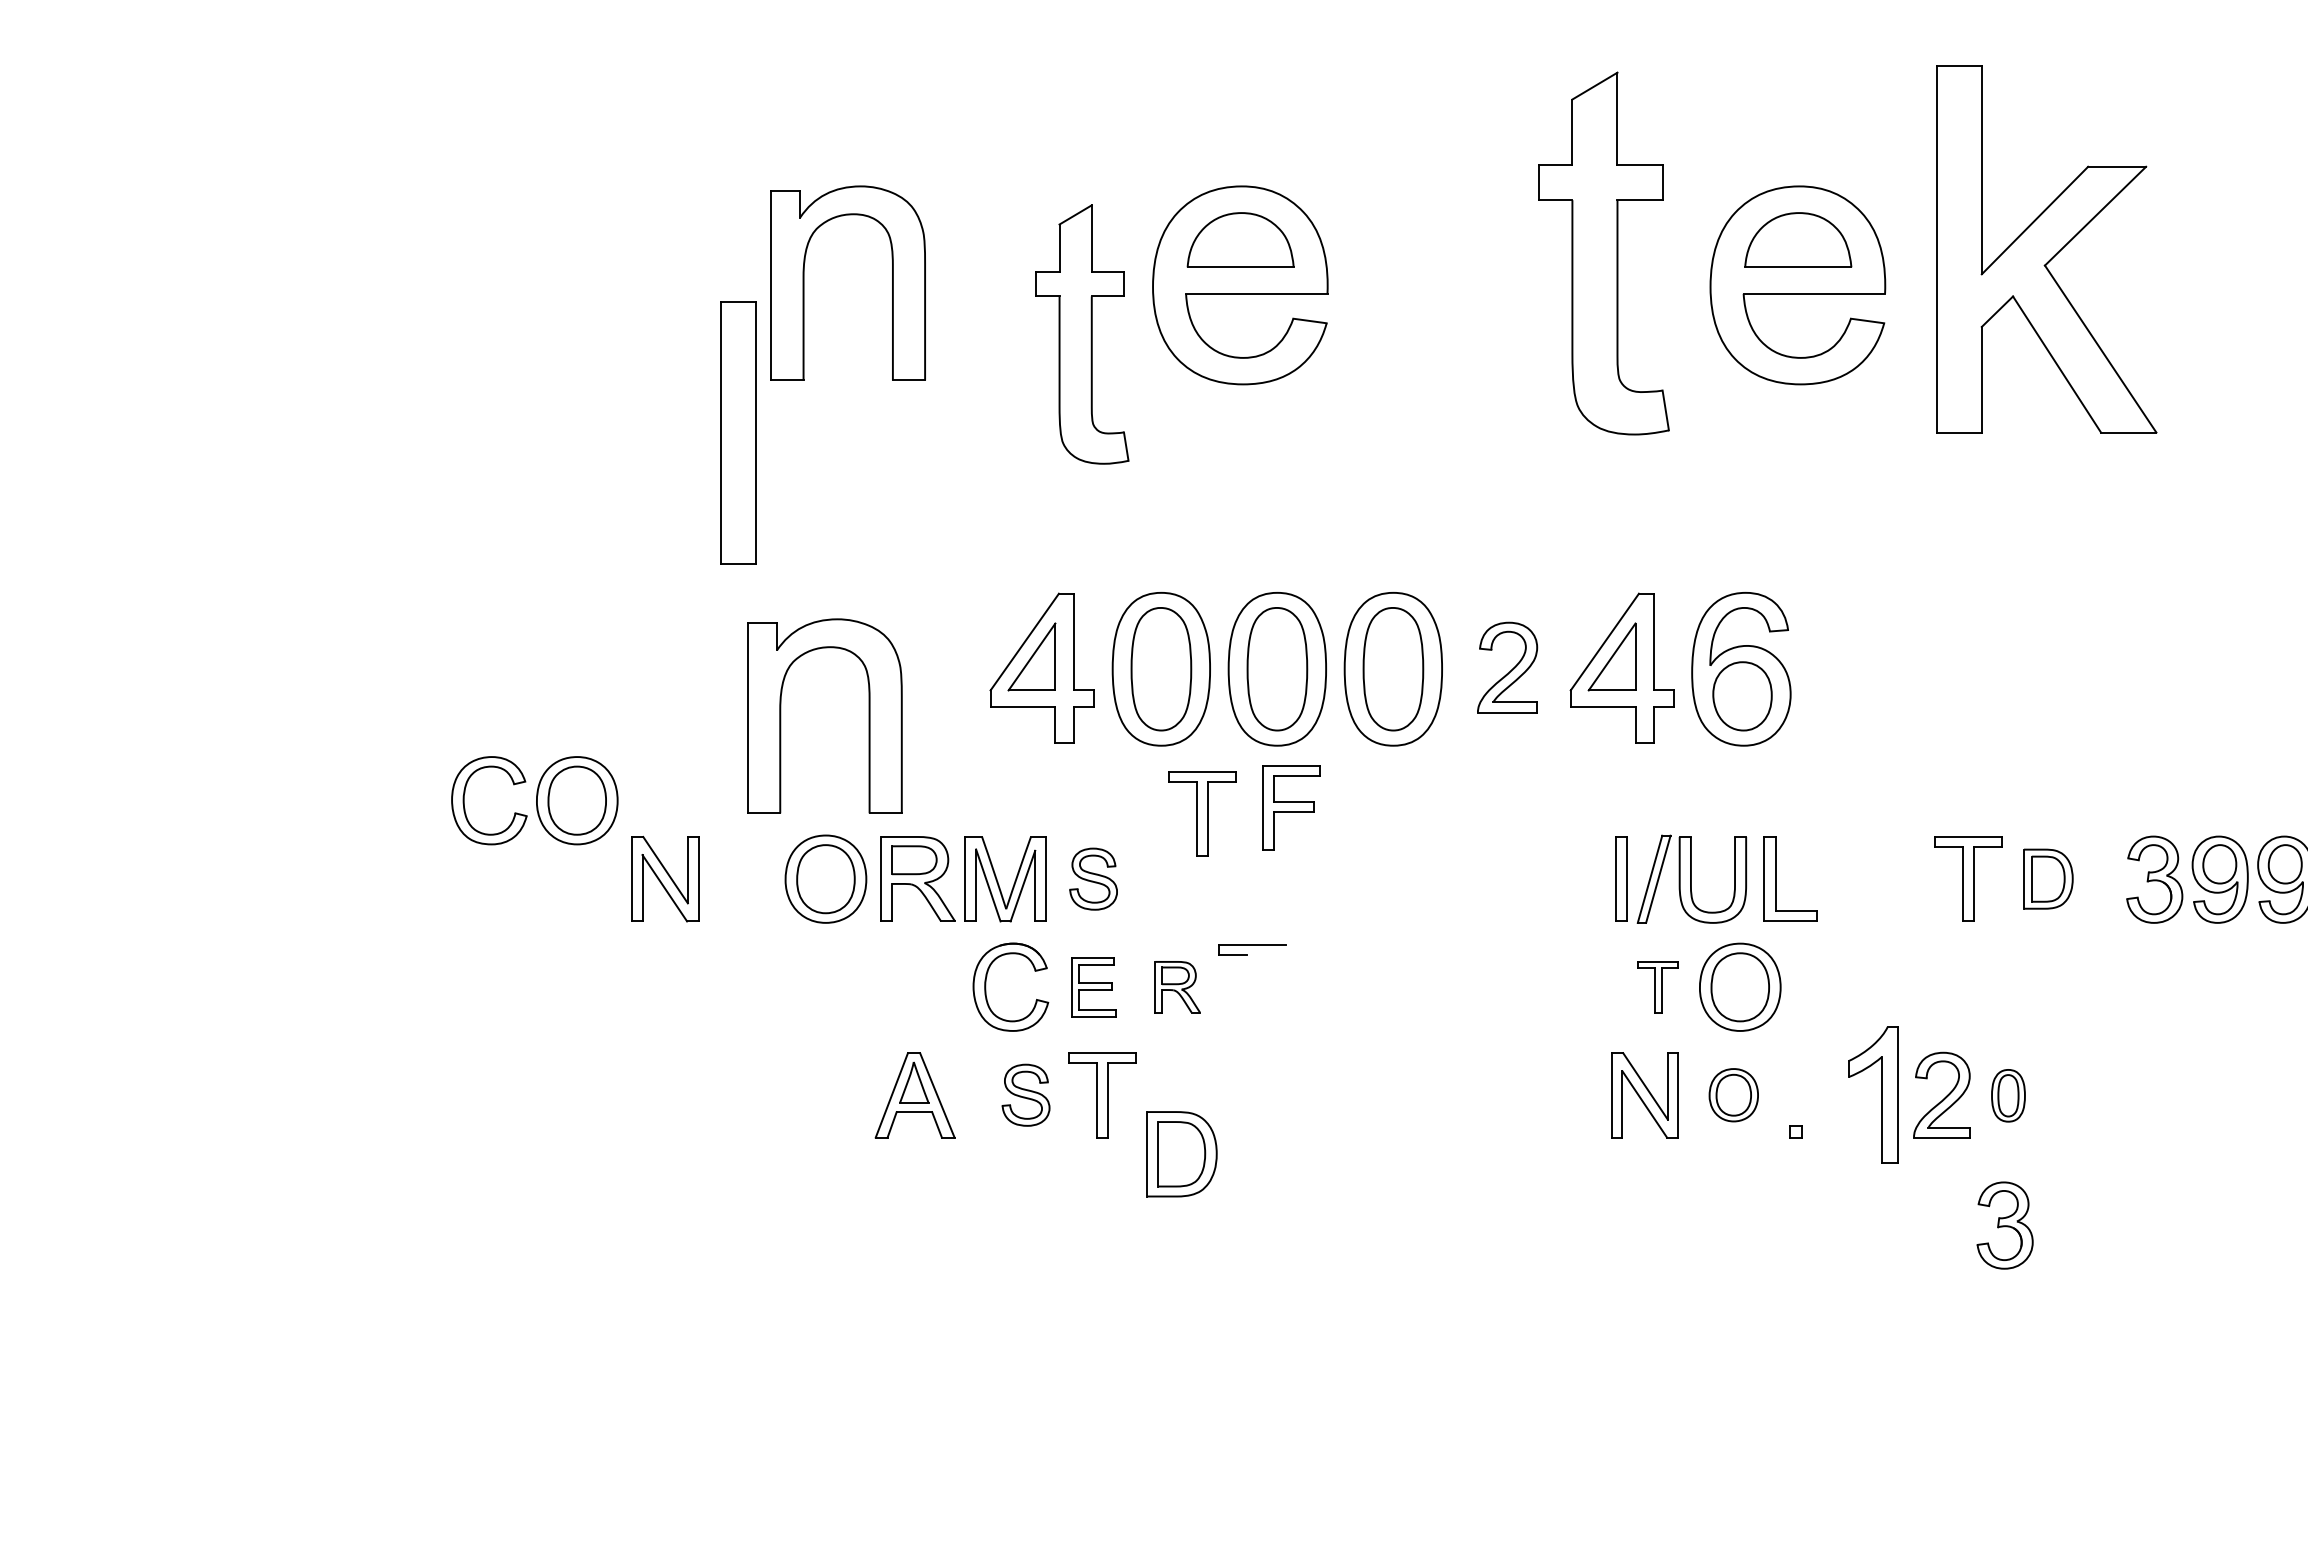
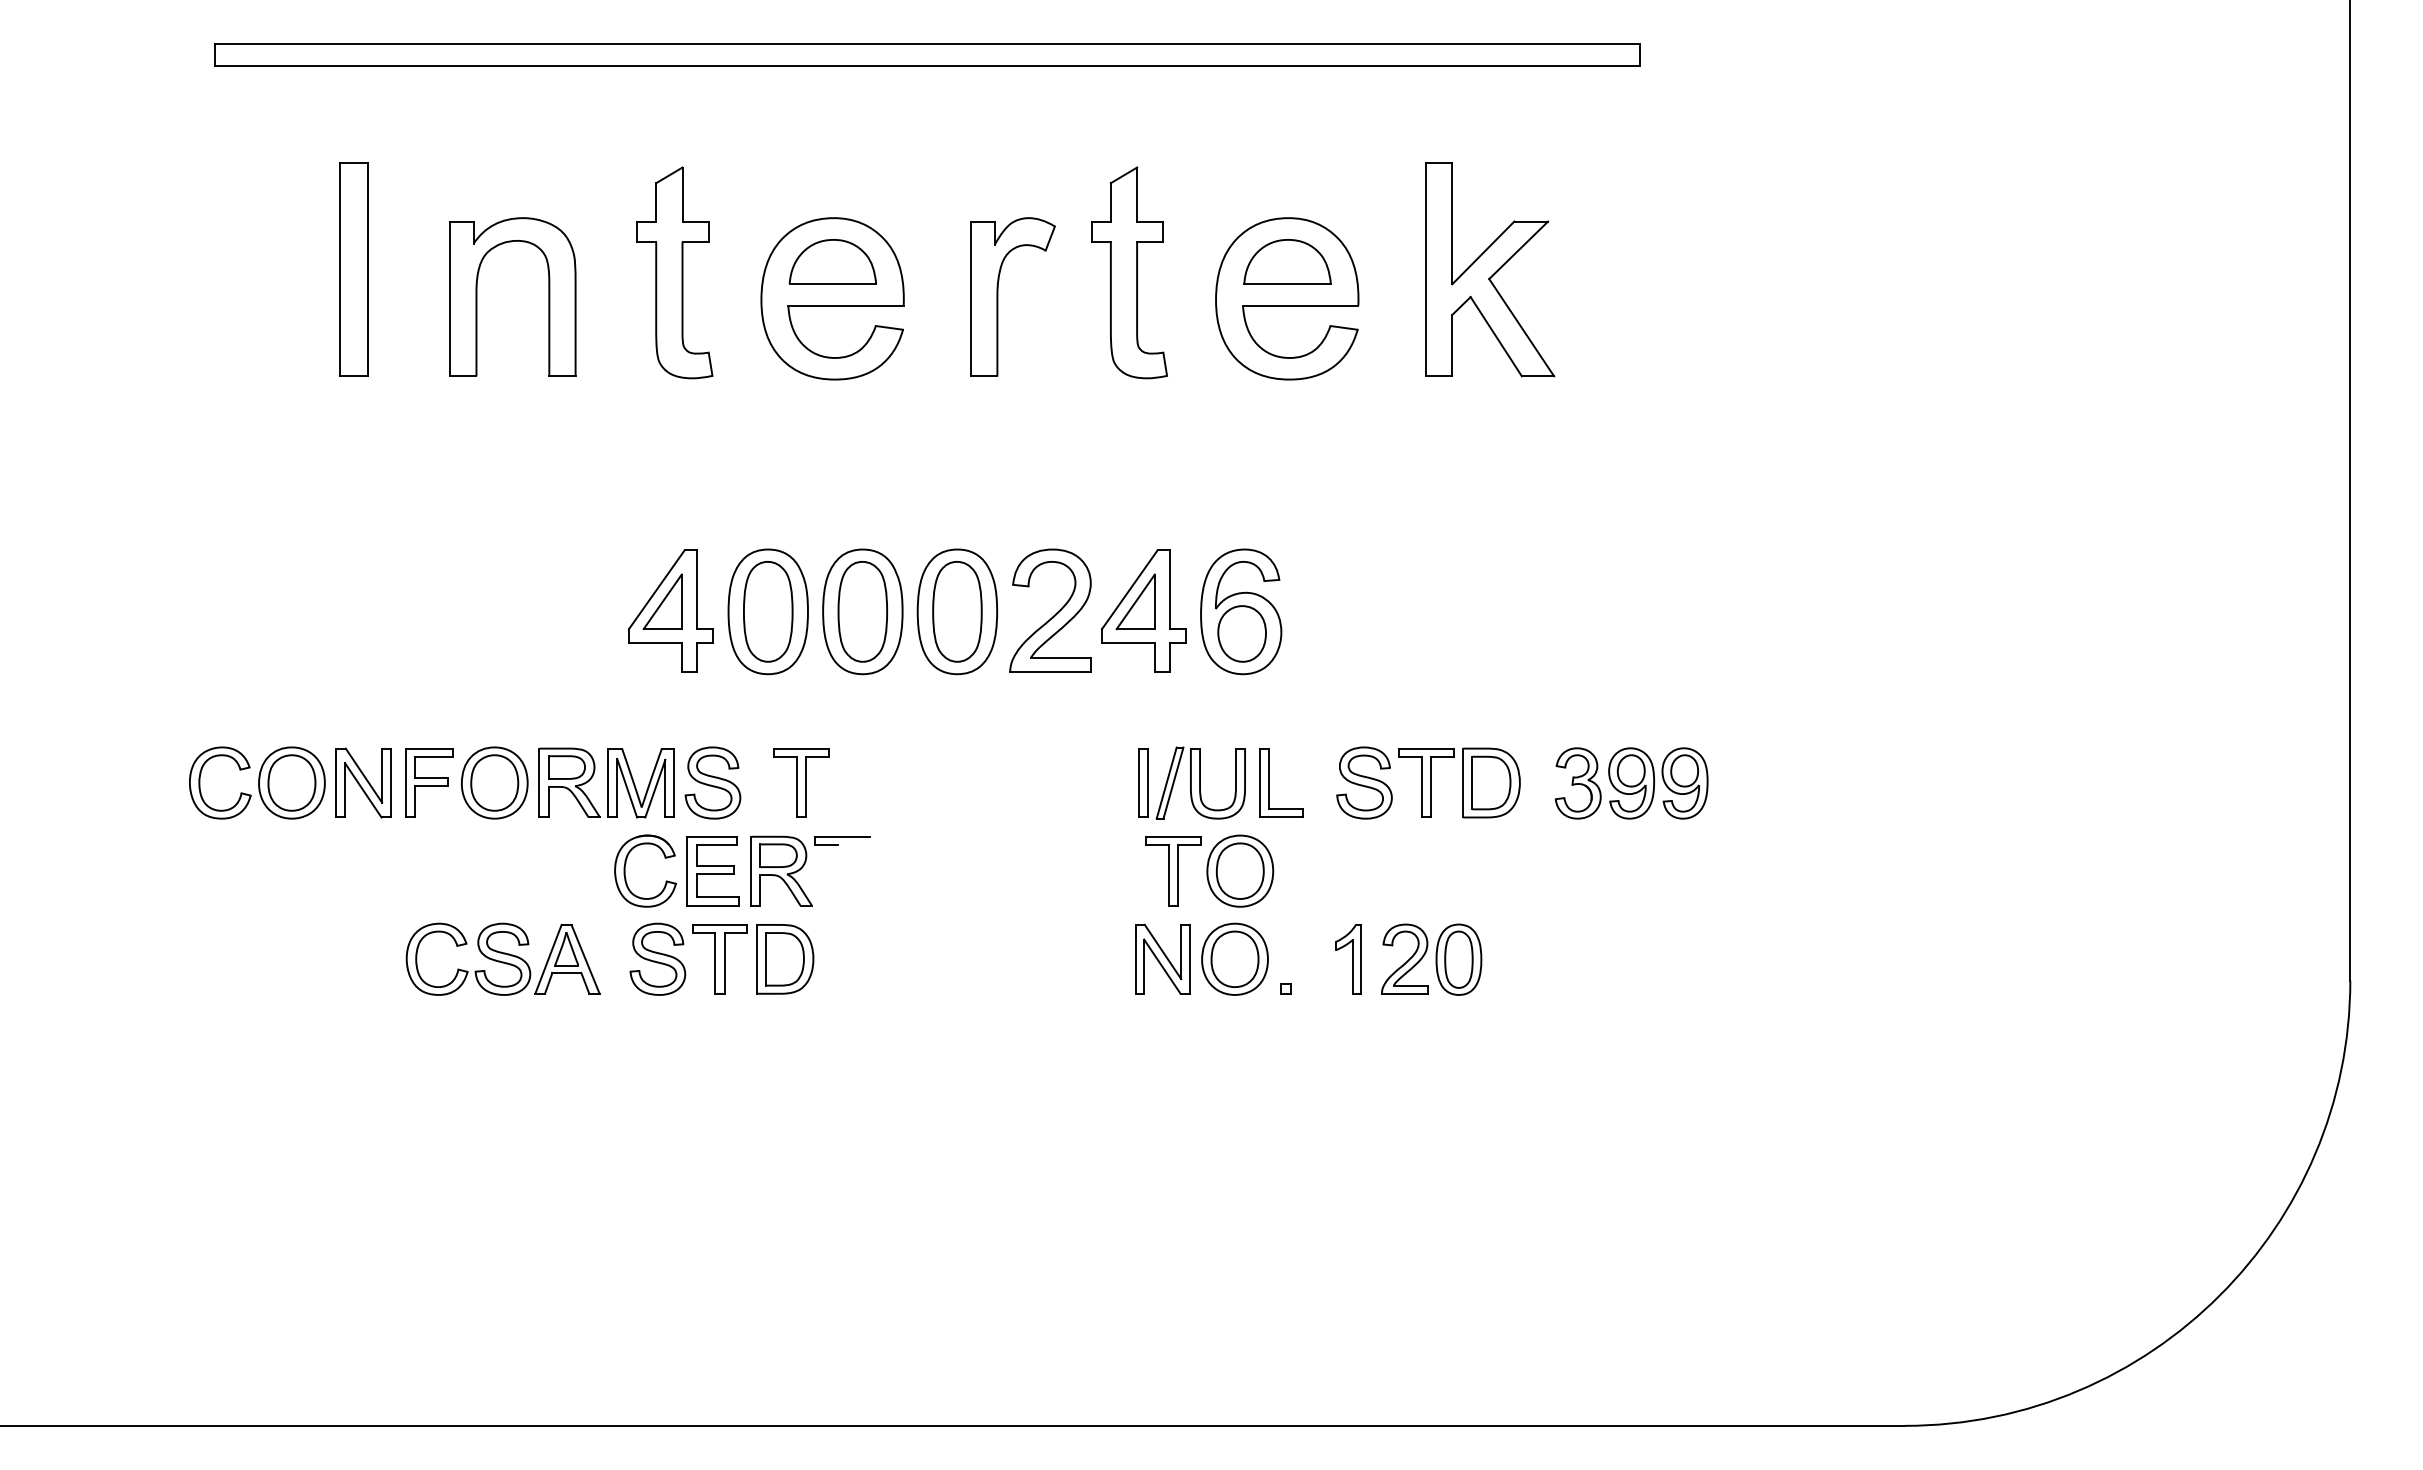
part: (2047, 249) -> (1490, 269), size x0.71
part: (1604, 253) -> (1129, 272), size x0.71
part: (1443, 282) -> (998, 296), added
part: (1081, 334) -> (674, 272), moved
part: (737, 433) -> (353, 269), moved
part: (1507, 667) -> (1050, 610), size x1.67
part: (781, 715) -> (458, 649), removed
part: (534, 800) -> (257, 782), moved
part: (1291, 807) -> (429, 782), moved
part: (1202, 813) -> (801, 782), moved
part: (1093, 878) -> (712, 782), size x1.43
part: (1892, 878) -> (1364, 782), added
part: (2048, 878) -> (1491, 782), size x1.43
part: (1177, 986) -> (781, 870), size x1.67
part: (1093, 987) -> (712, 871), size x1.43
part: (1658, 987) -> (1173, 871), size x1.67
part: (1025, 1094) -> (657, 958), size x1.43
part: (1733, 1094) -> (1234, 958), size x1.67
part: (1873, 1095) -> (1348, 959), size x0.62
part: (2007, 1095) -> (1458, 959), size x1.67
part: (791, 1109) -> (466, 970), added
part: (1182, 1154) -> (785, 959), moved
part: (2004, 1225) -> (1455, 1065), removed

